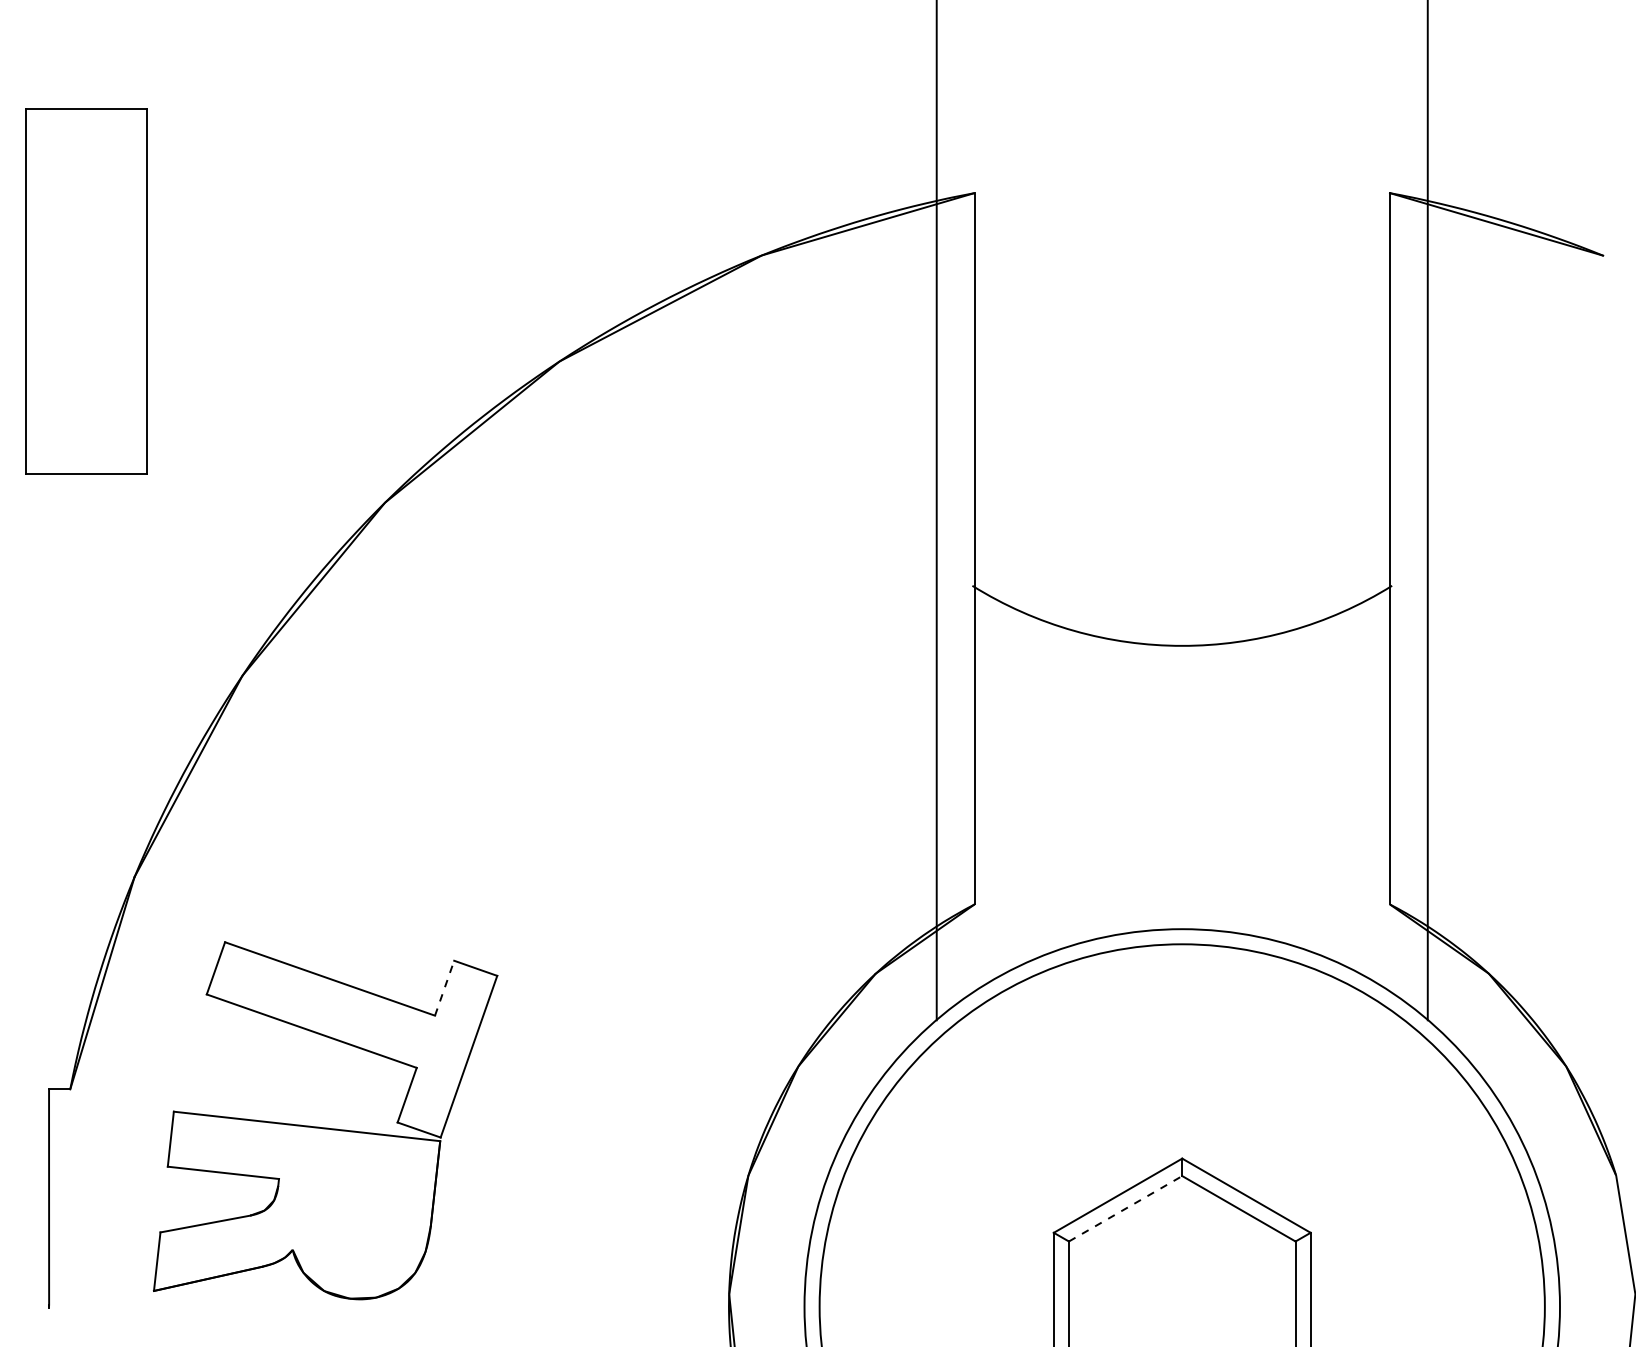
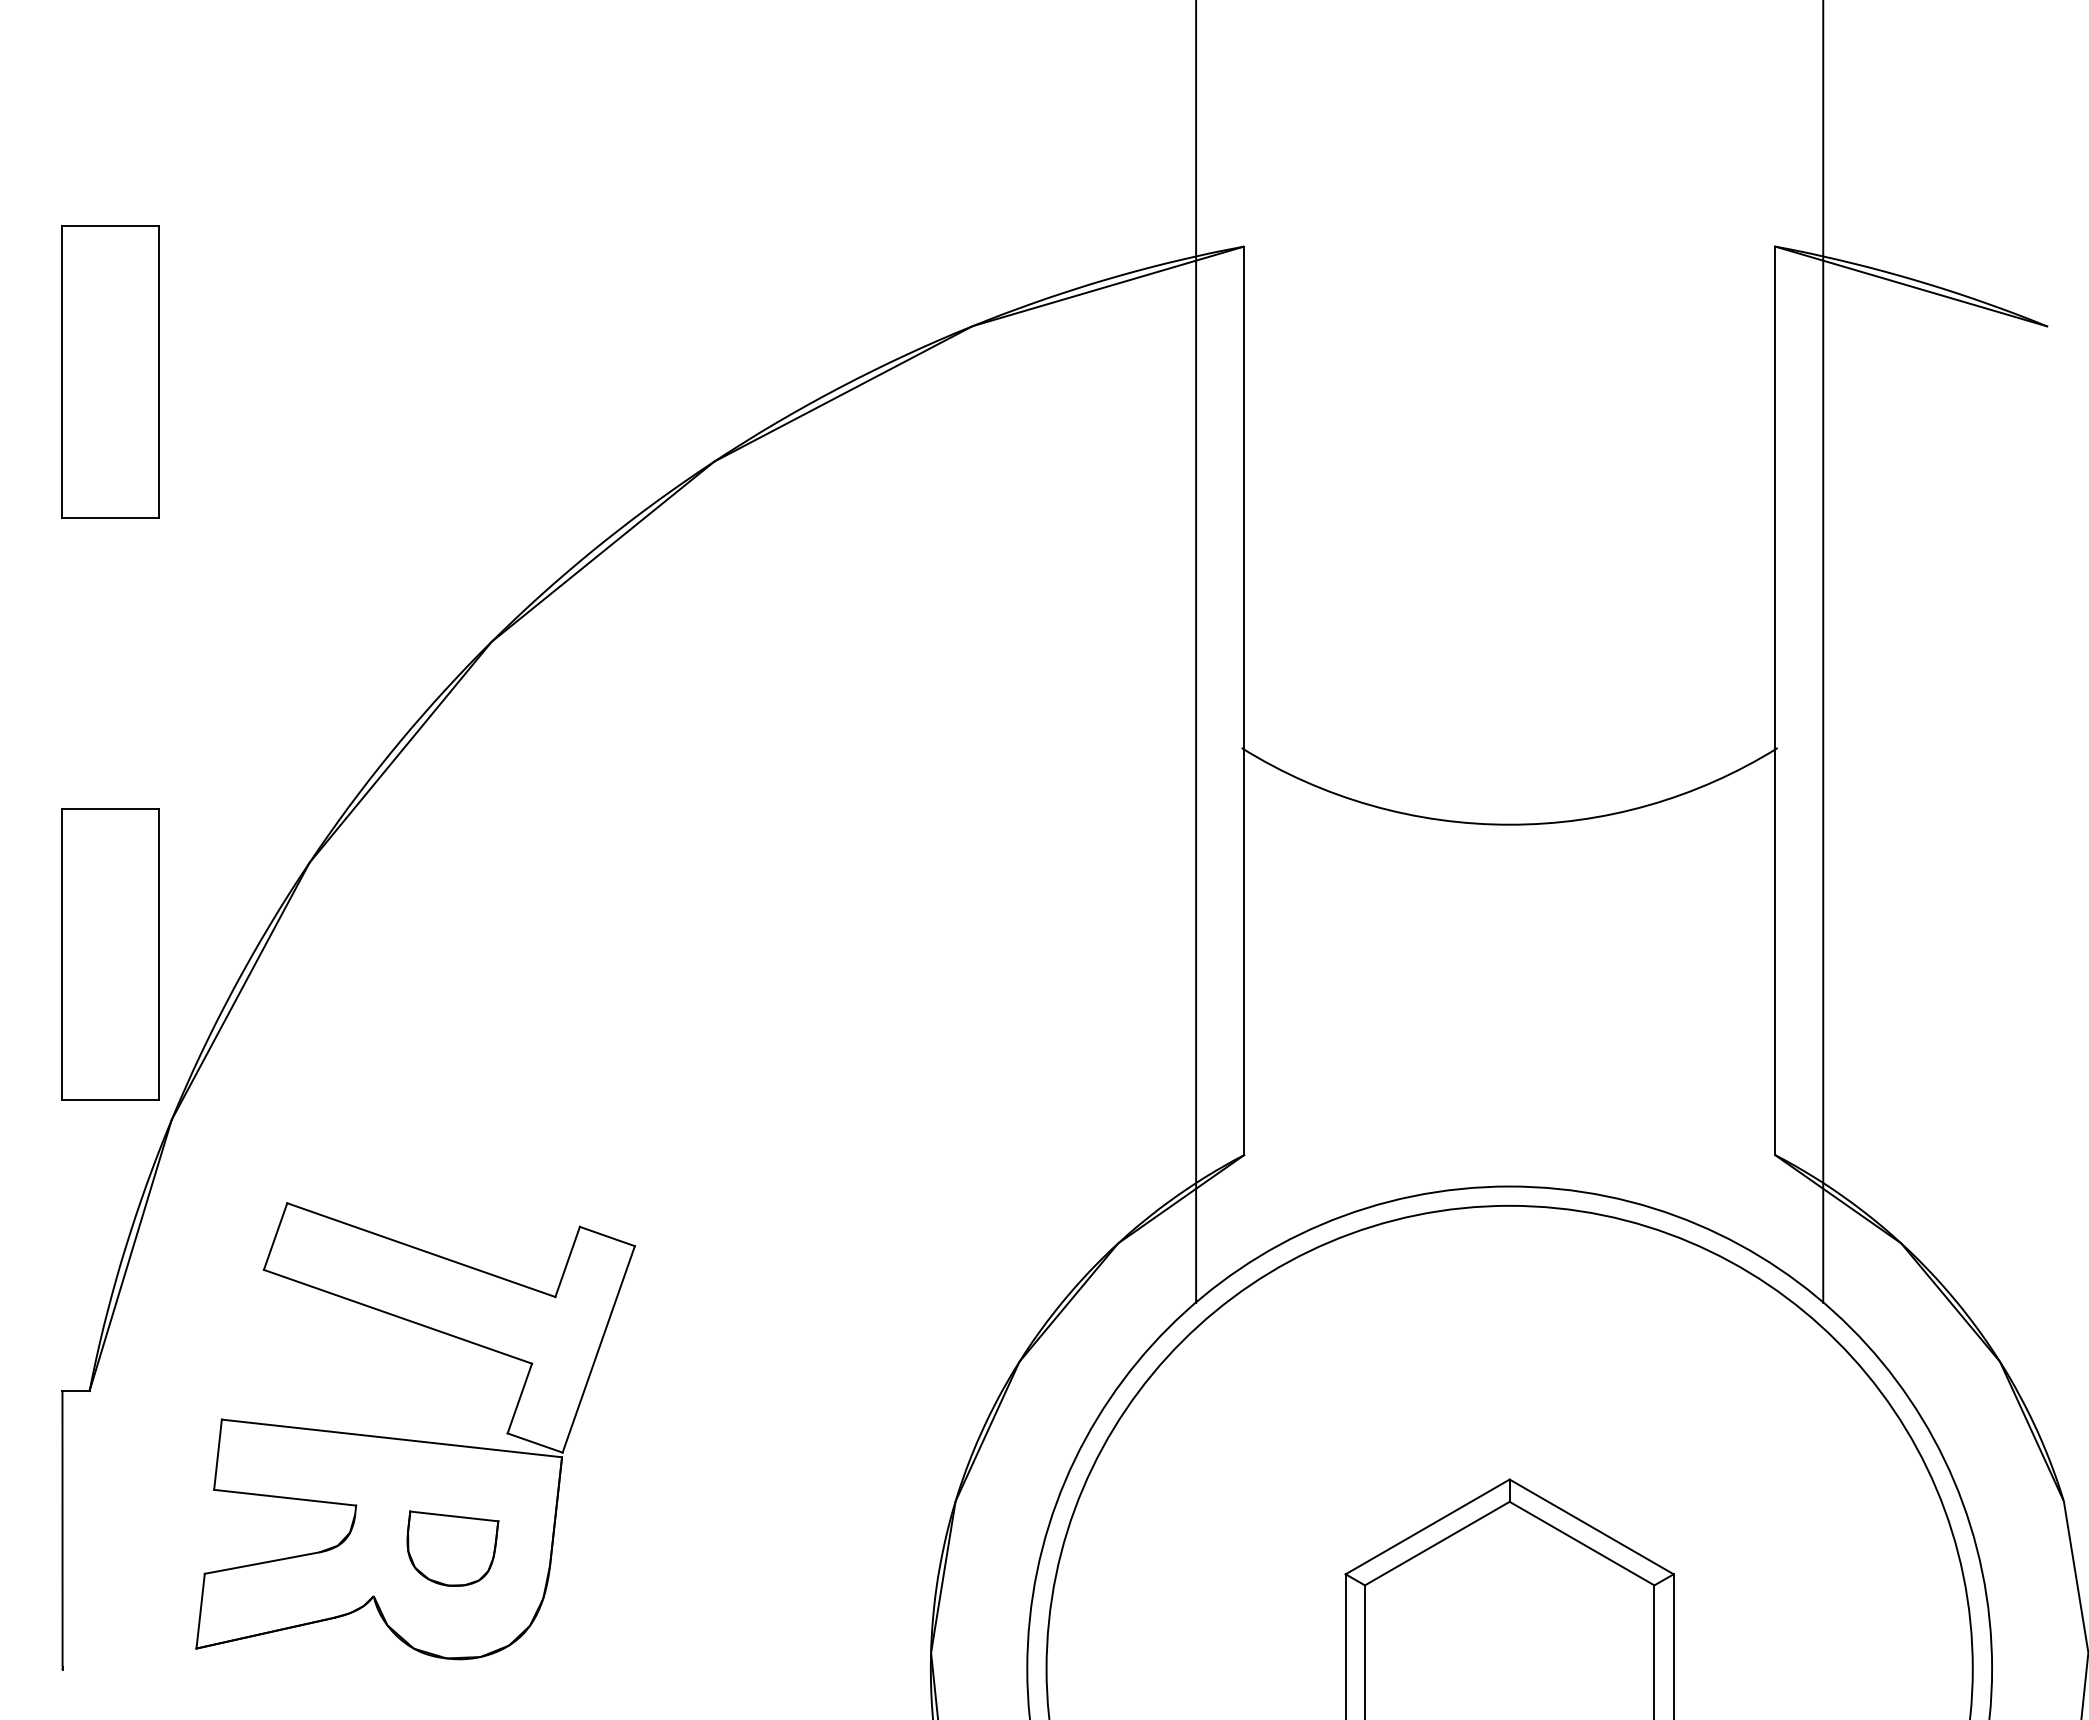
part: (86, 290) -> (110, 370), size x0.62
part: (86, 746) -> (110, 953), added
line: (444, 987) -> (567, 1261), dashed -> solid
line: (1126, 1208) -> (1438, 1543), dashed -> solid
part: (354, 1212) -> (452, 1548), added

